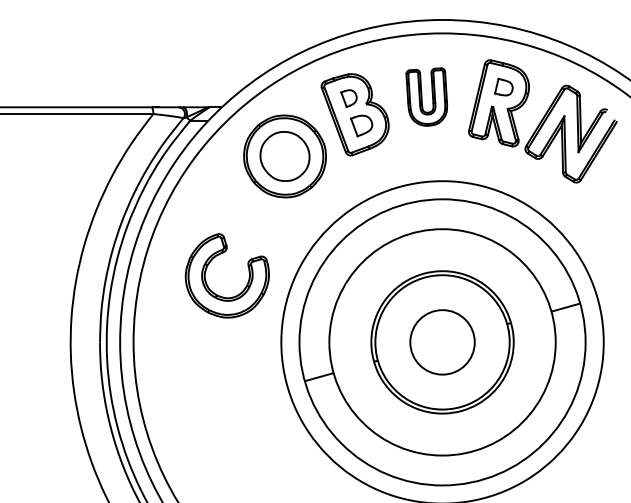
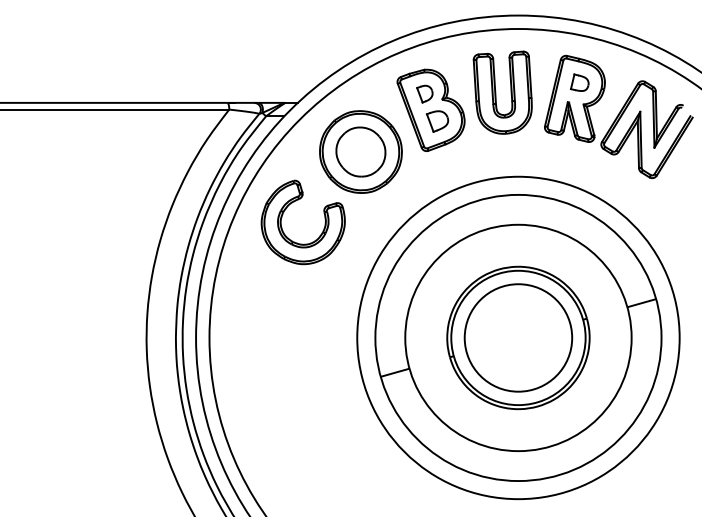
part: (426, 96) -> (502, 92), size x1.43
part: (211, 261) -> (287, 208), moved
circle: (442, 341) -> (518, 337), size x1.67

